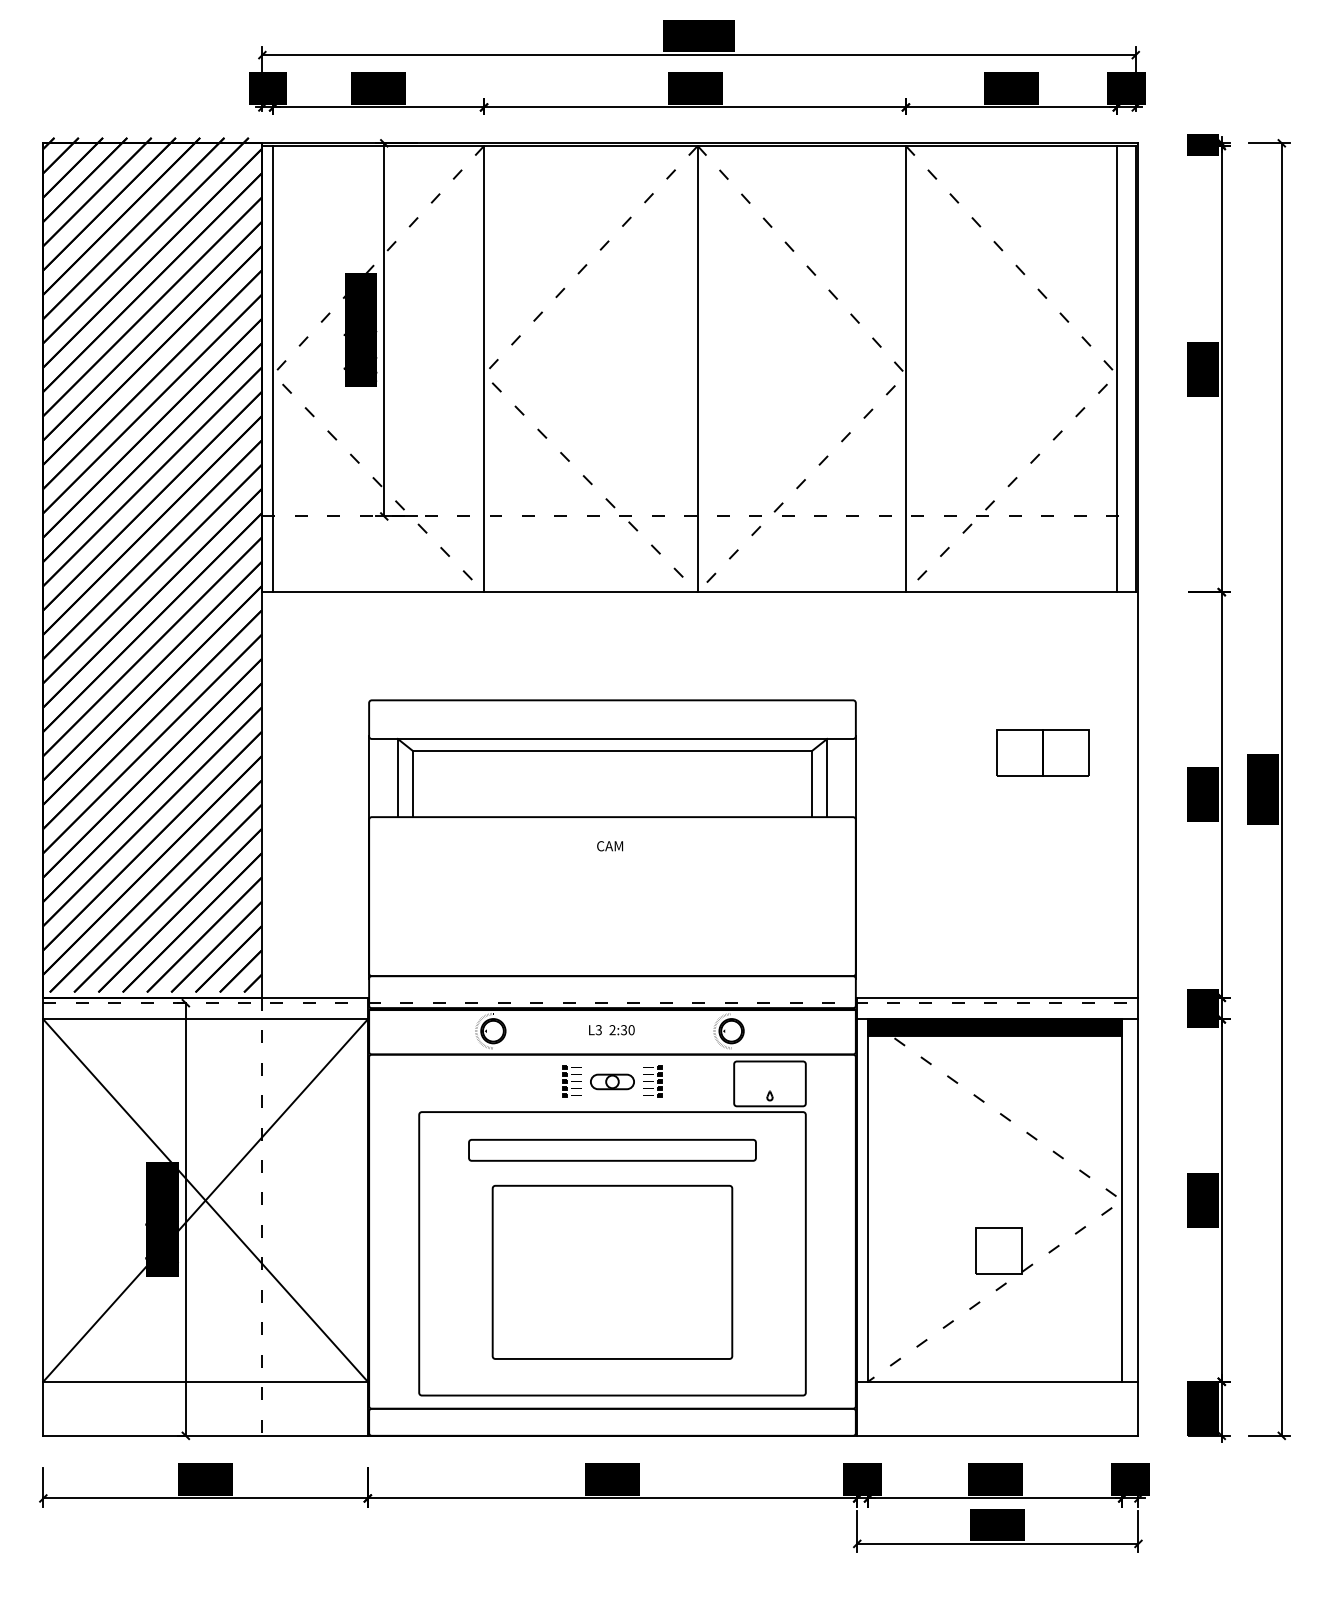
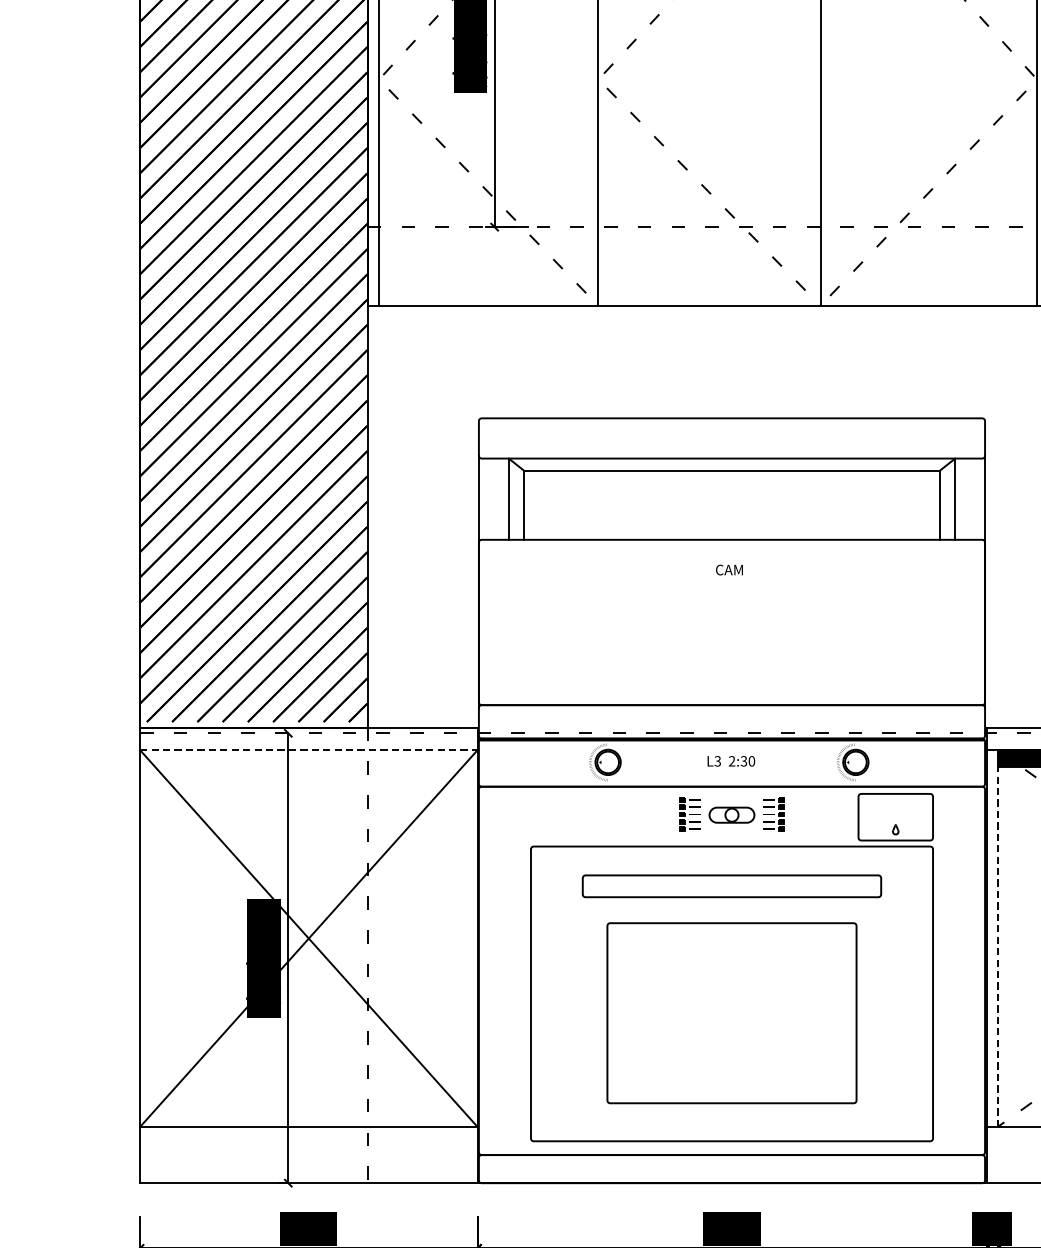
line: (206, 1019) -> (309, 750), solid -> dashed
line: (868, 1200) -> (998, 938), solid -> dashed

